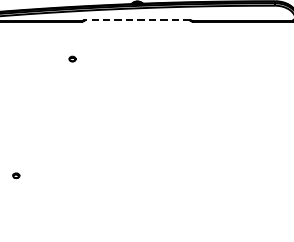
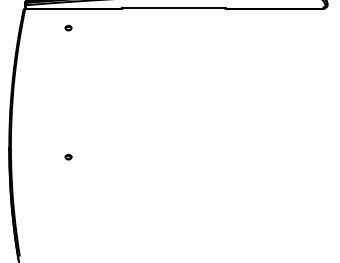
line: (137, 19) -> (173, 7), dashed -> solid
part: (72, 58) -> (68, 27), moved
part: (16, 175) -> (68, 156), moved

